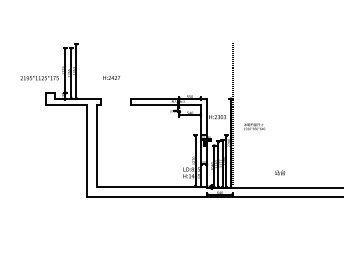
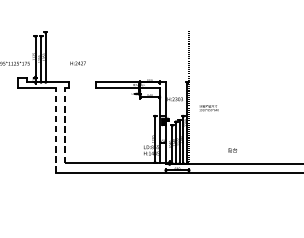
line: (97, 145) -> (65, 125), solid -> dashed
line: (87, 150) -> (56, 129), solid -> dashed

